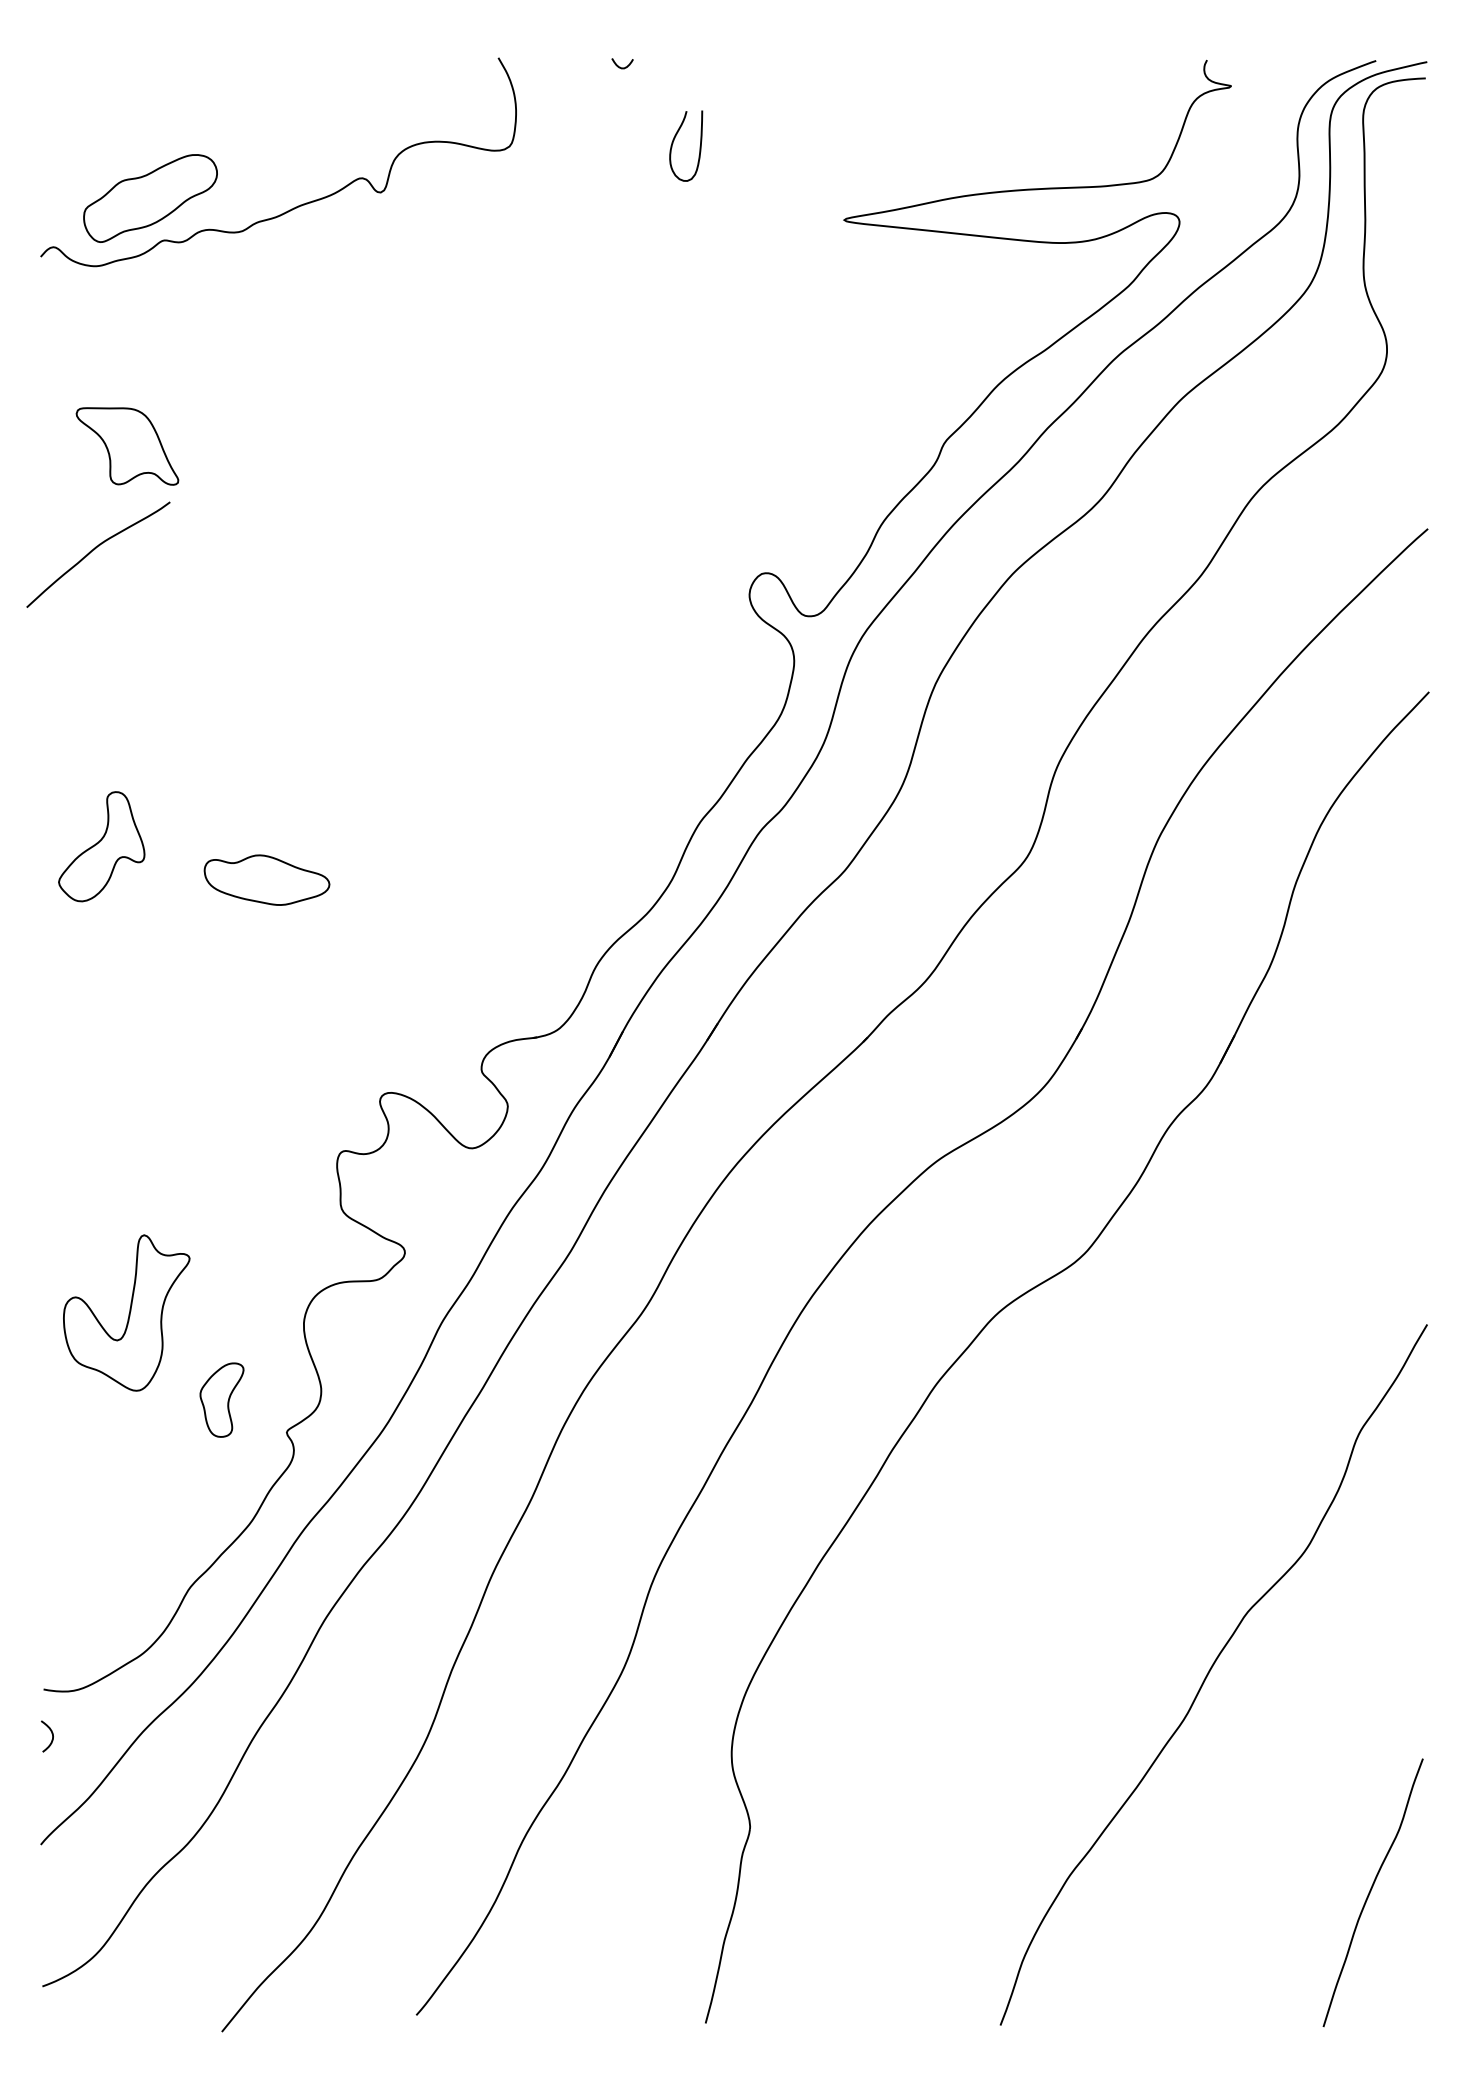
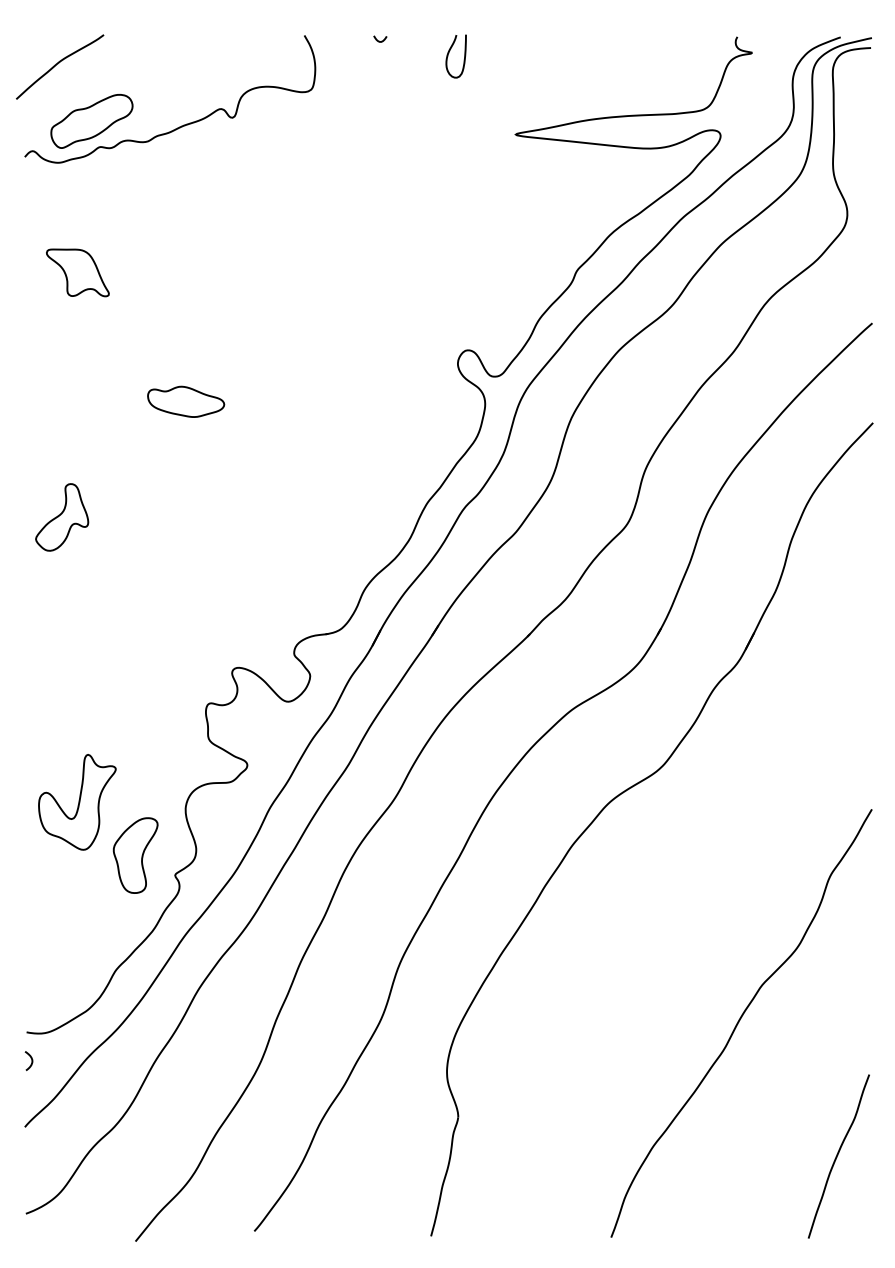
curve: (675, 141) -> (449, 53), moved
curve: (95, 550) -> (58, 64), moved
part: (267, 879) -> (186, 401), moved
part: (221, 1400) -> (135, 855), size x1.67

